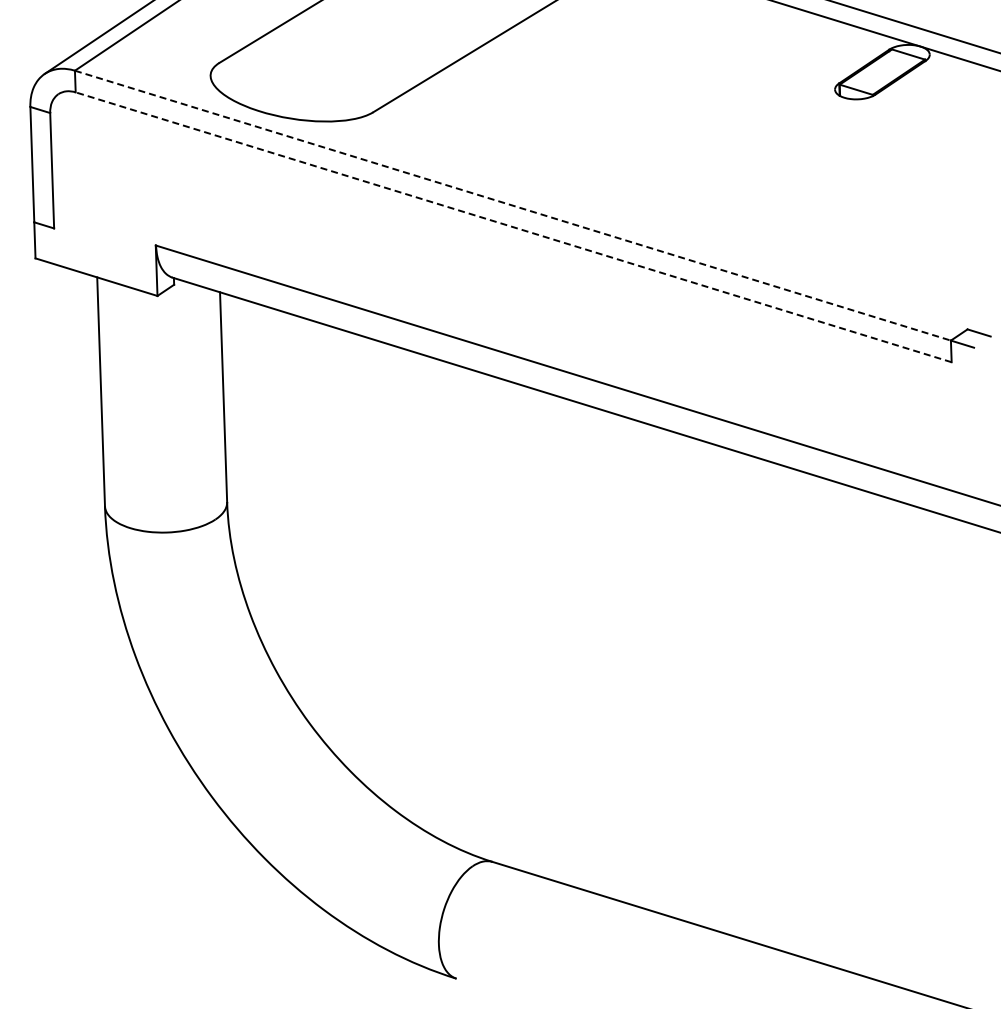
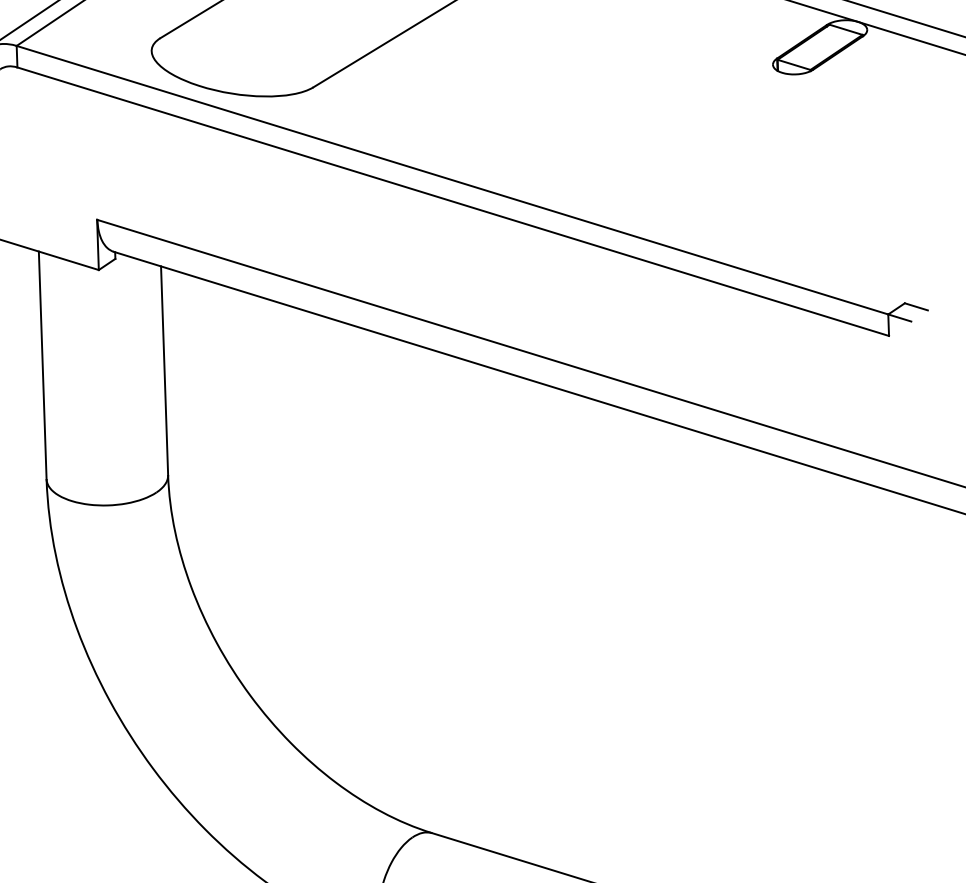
line: (513, 205) -> (453, 180), dashed -> solid
line: (513, 227) -> (453, 201), dashed -> solid

